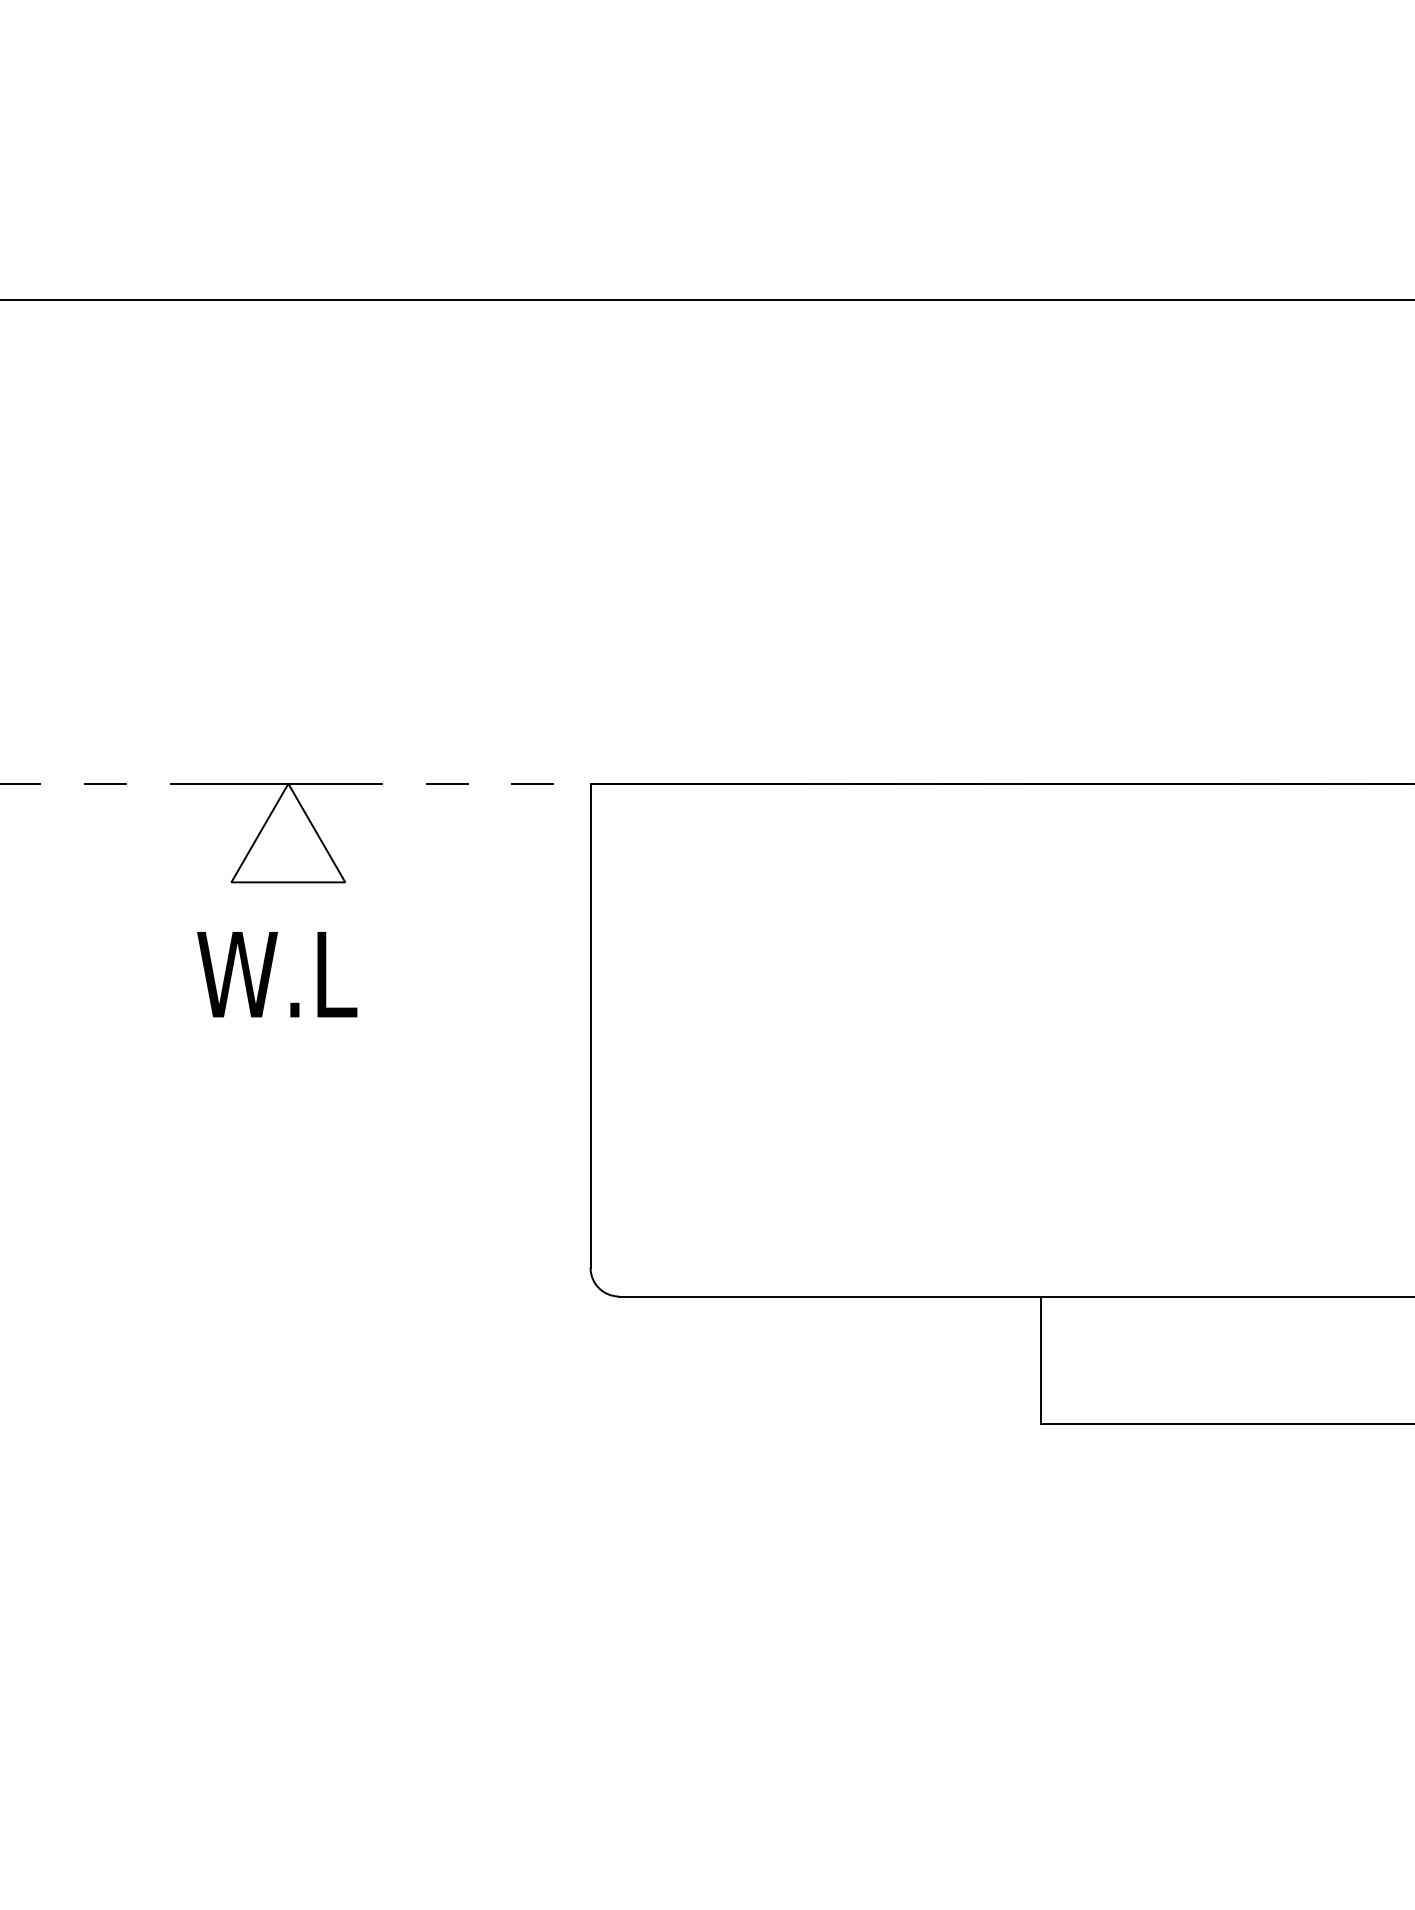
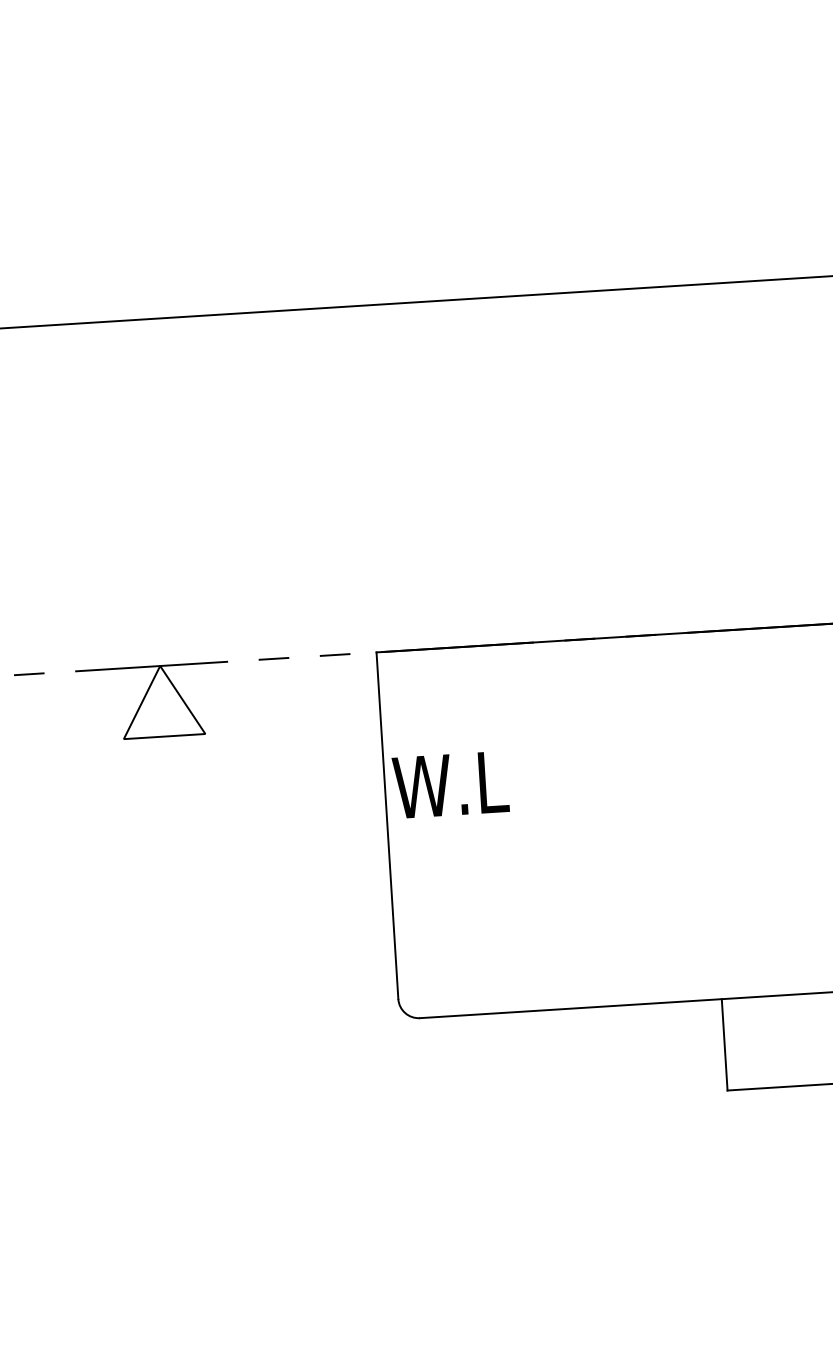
text: (277, 974) -> (450, 784), moved

